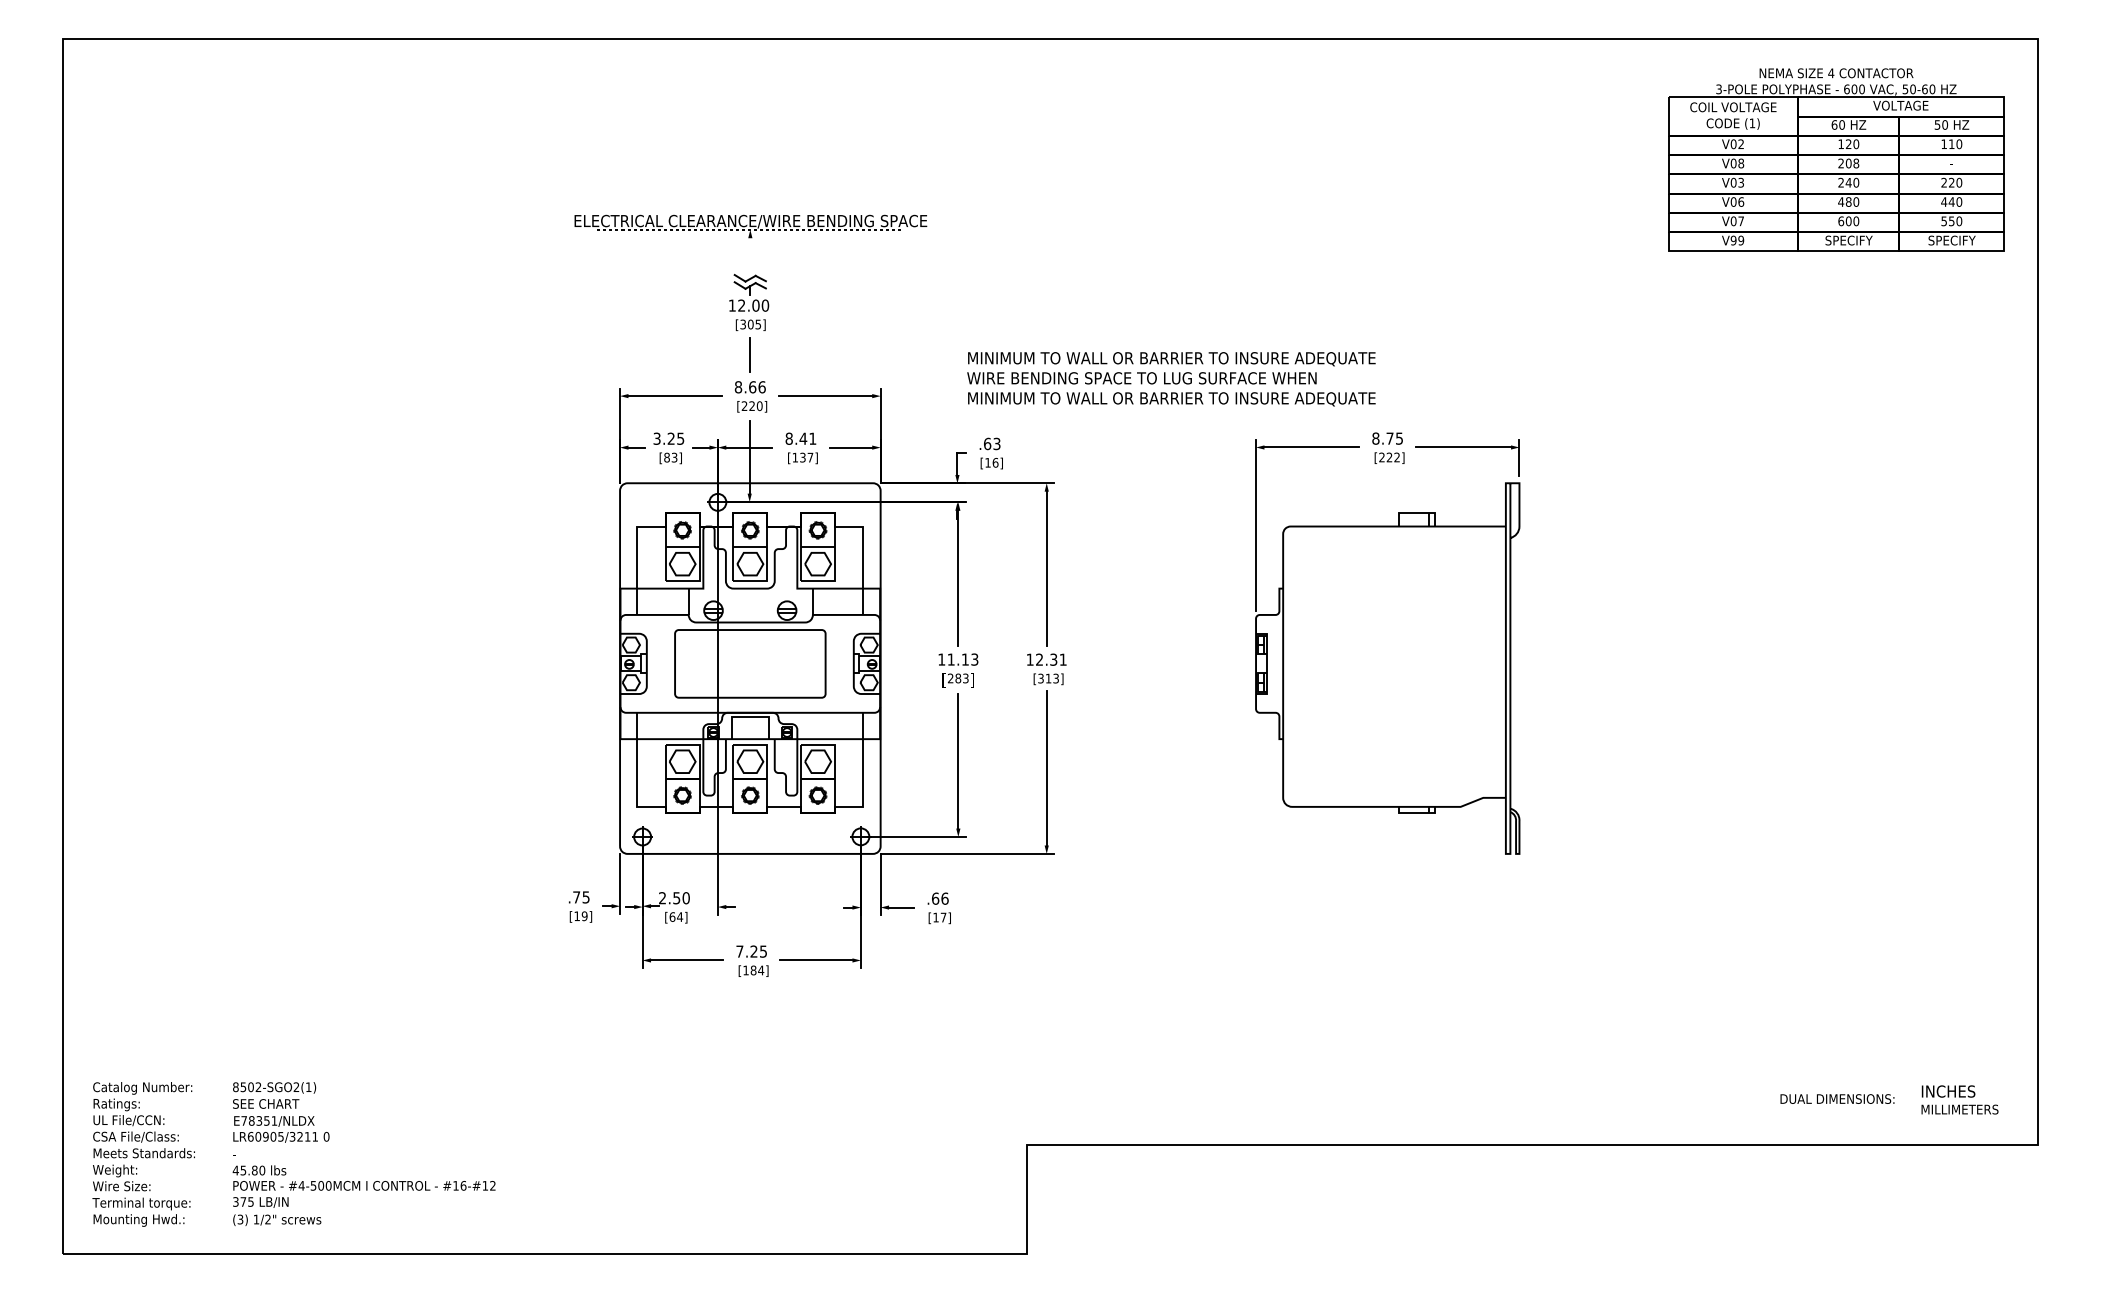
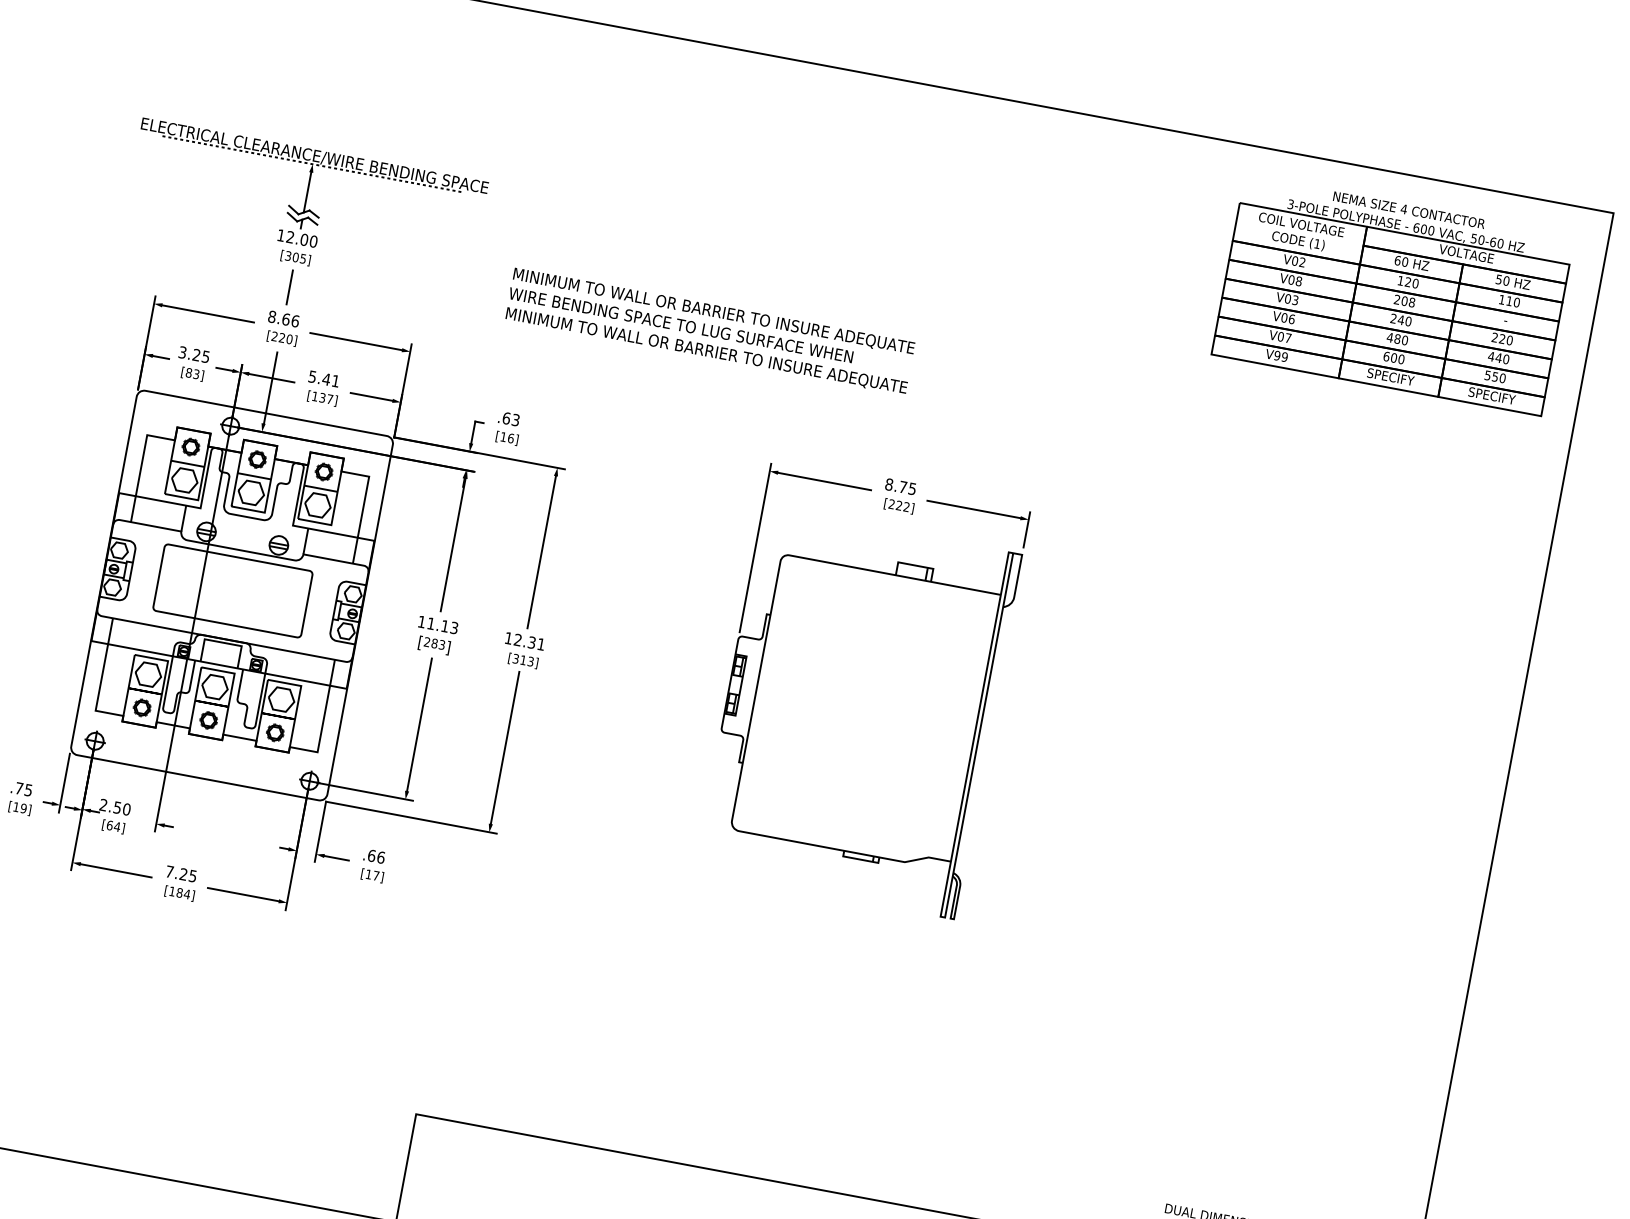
line: (750, 258) -> (307, 192), added
text: (1171, 379) -> (709, 331), moved
text: (788, 438) -> (311, 376), 8.41 -> 5.41

